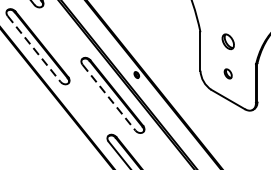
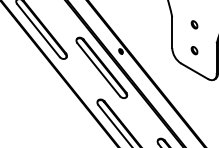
part: (228, 41) -> (194, 24), size x0.62
line: (34, 48) -> (38, 30), dashed -> solid
line: (108, 97) -> (98, 69), dashed -> solid

